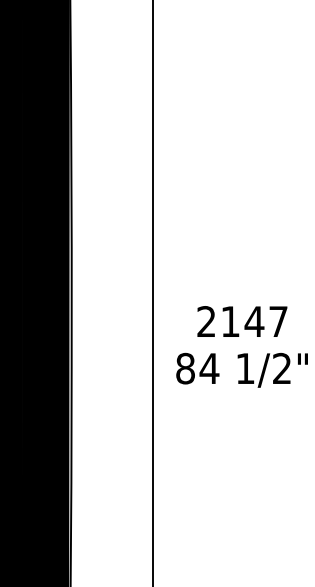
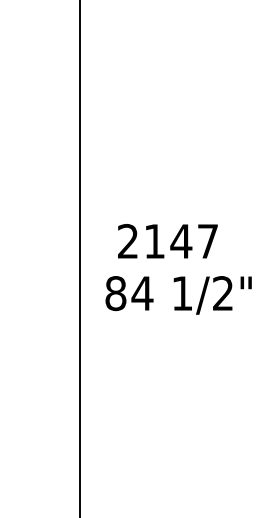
text: (242, 321) -> (168, 241), moved

